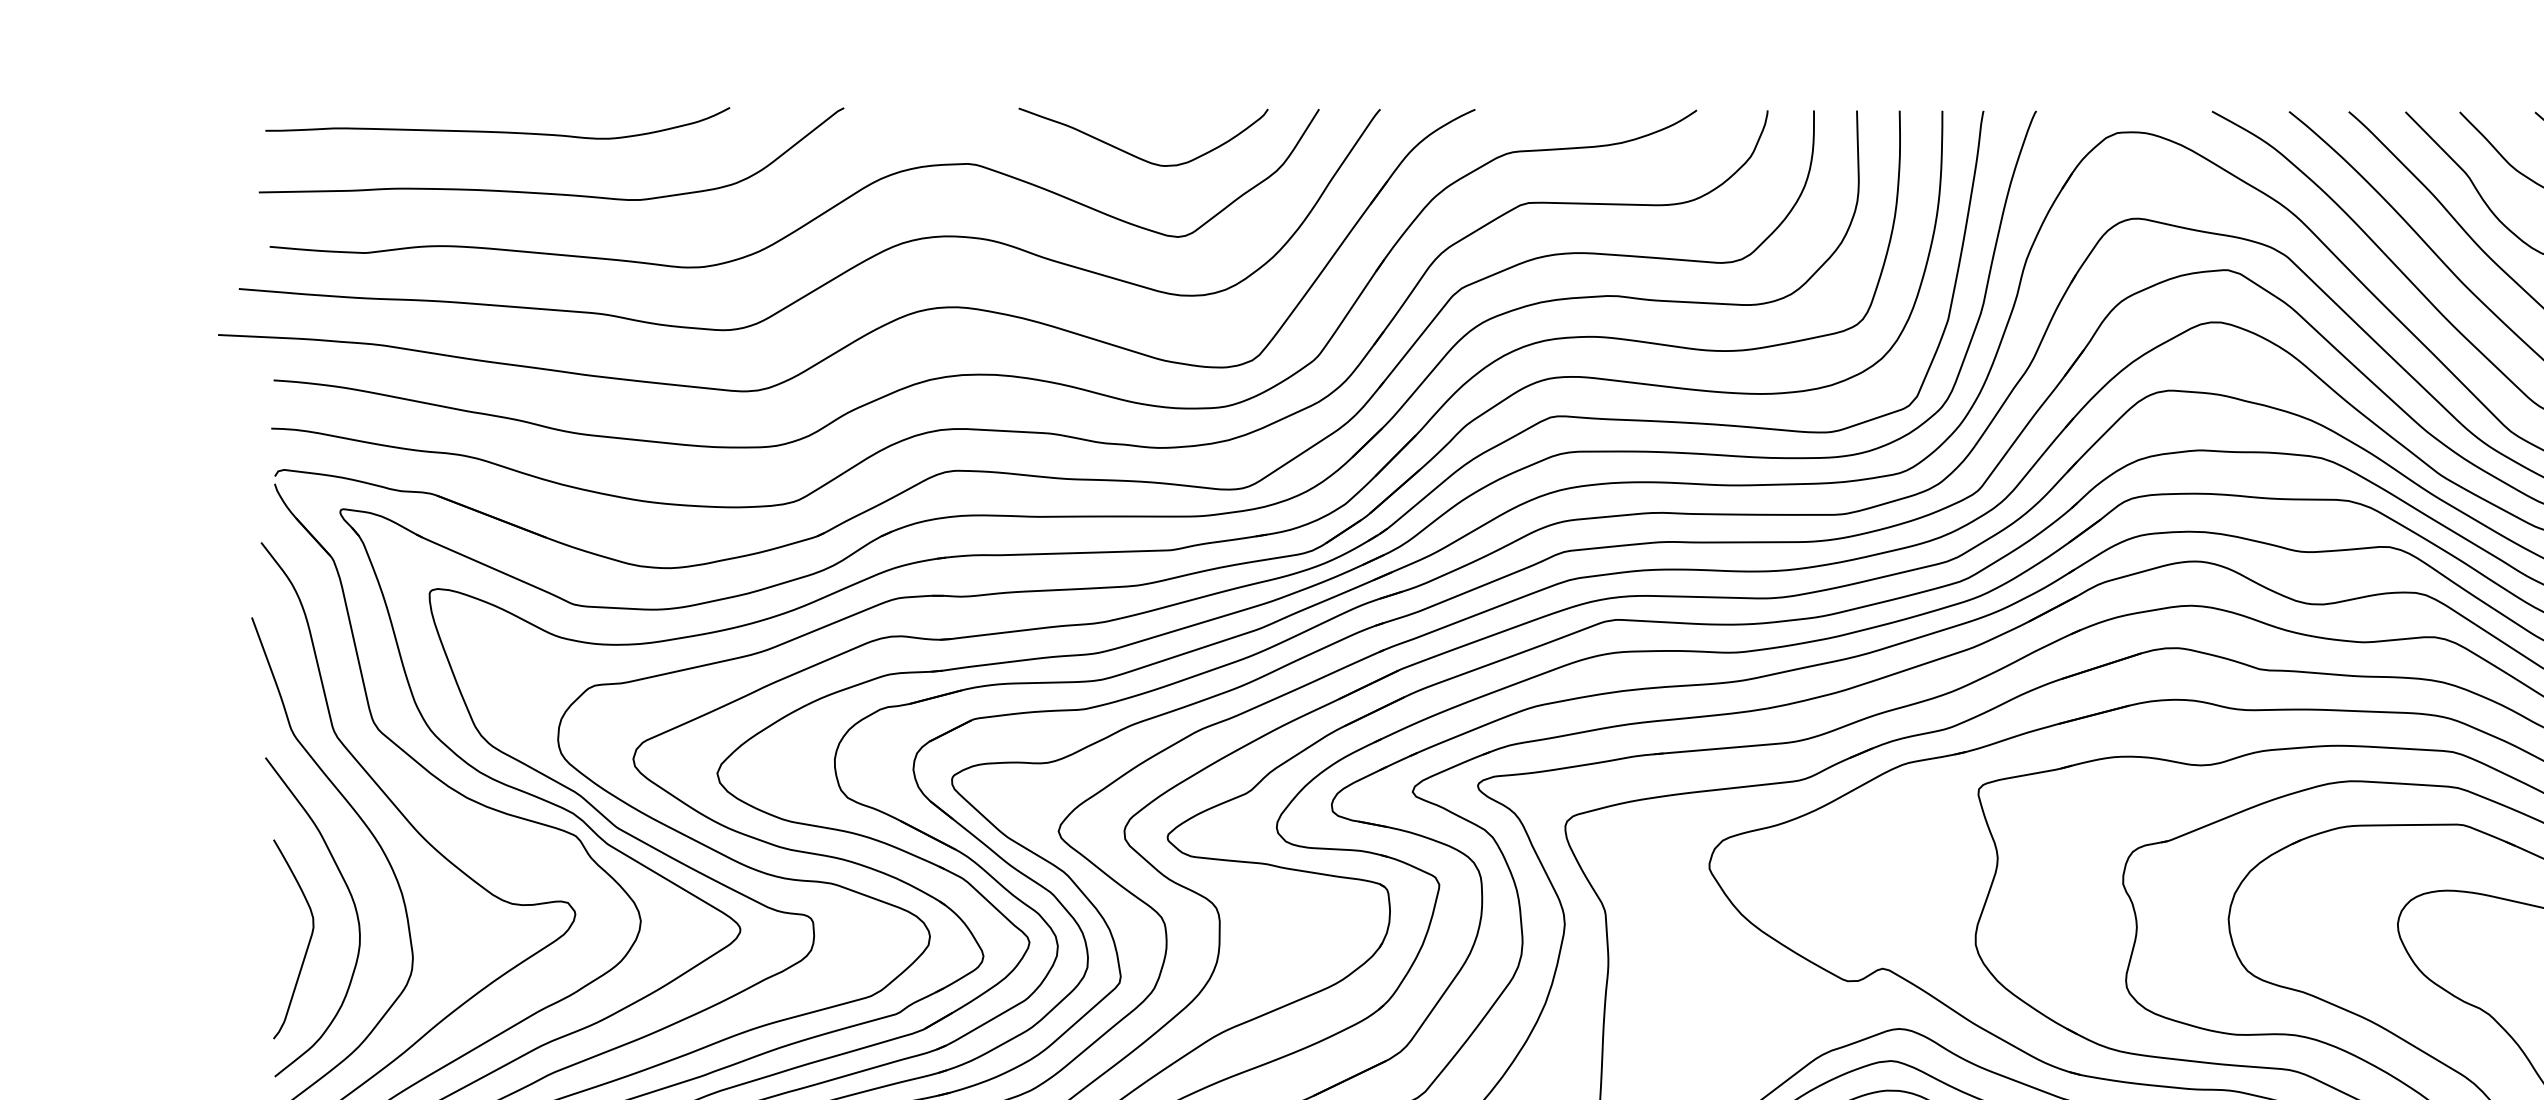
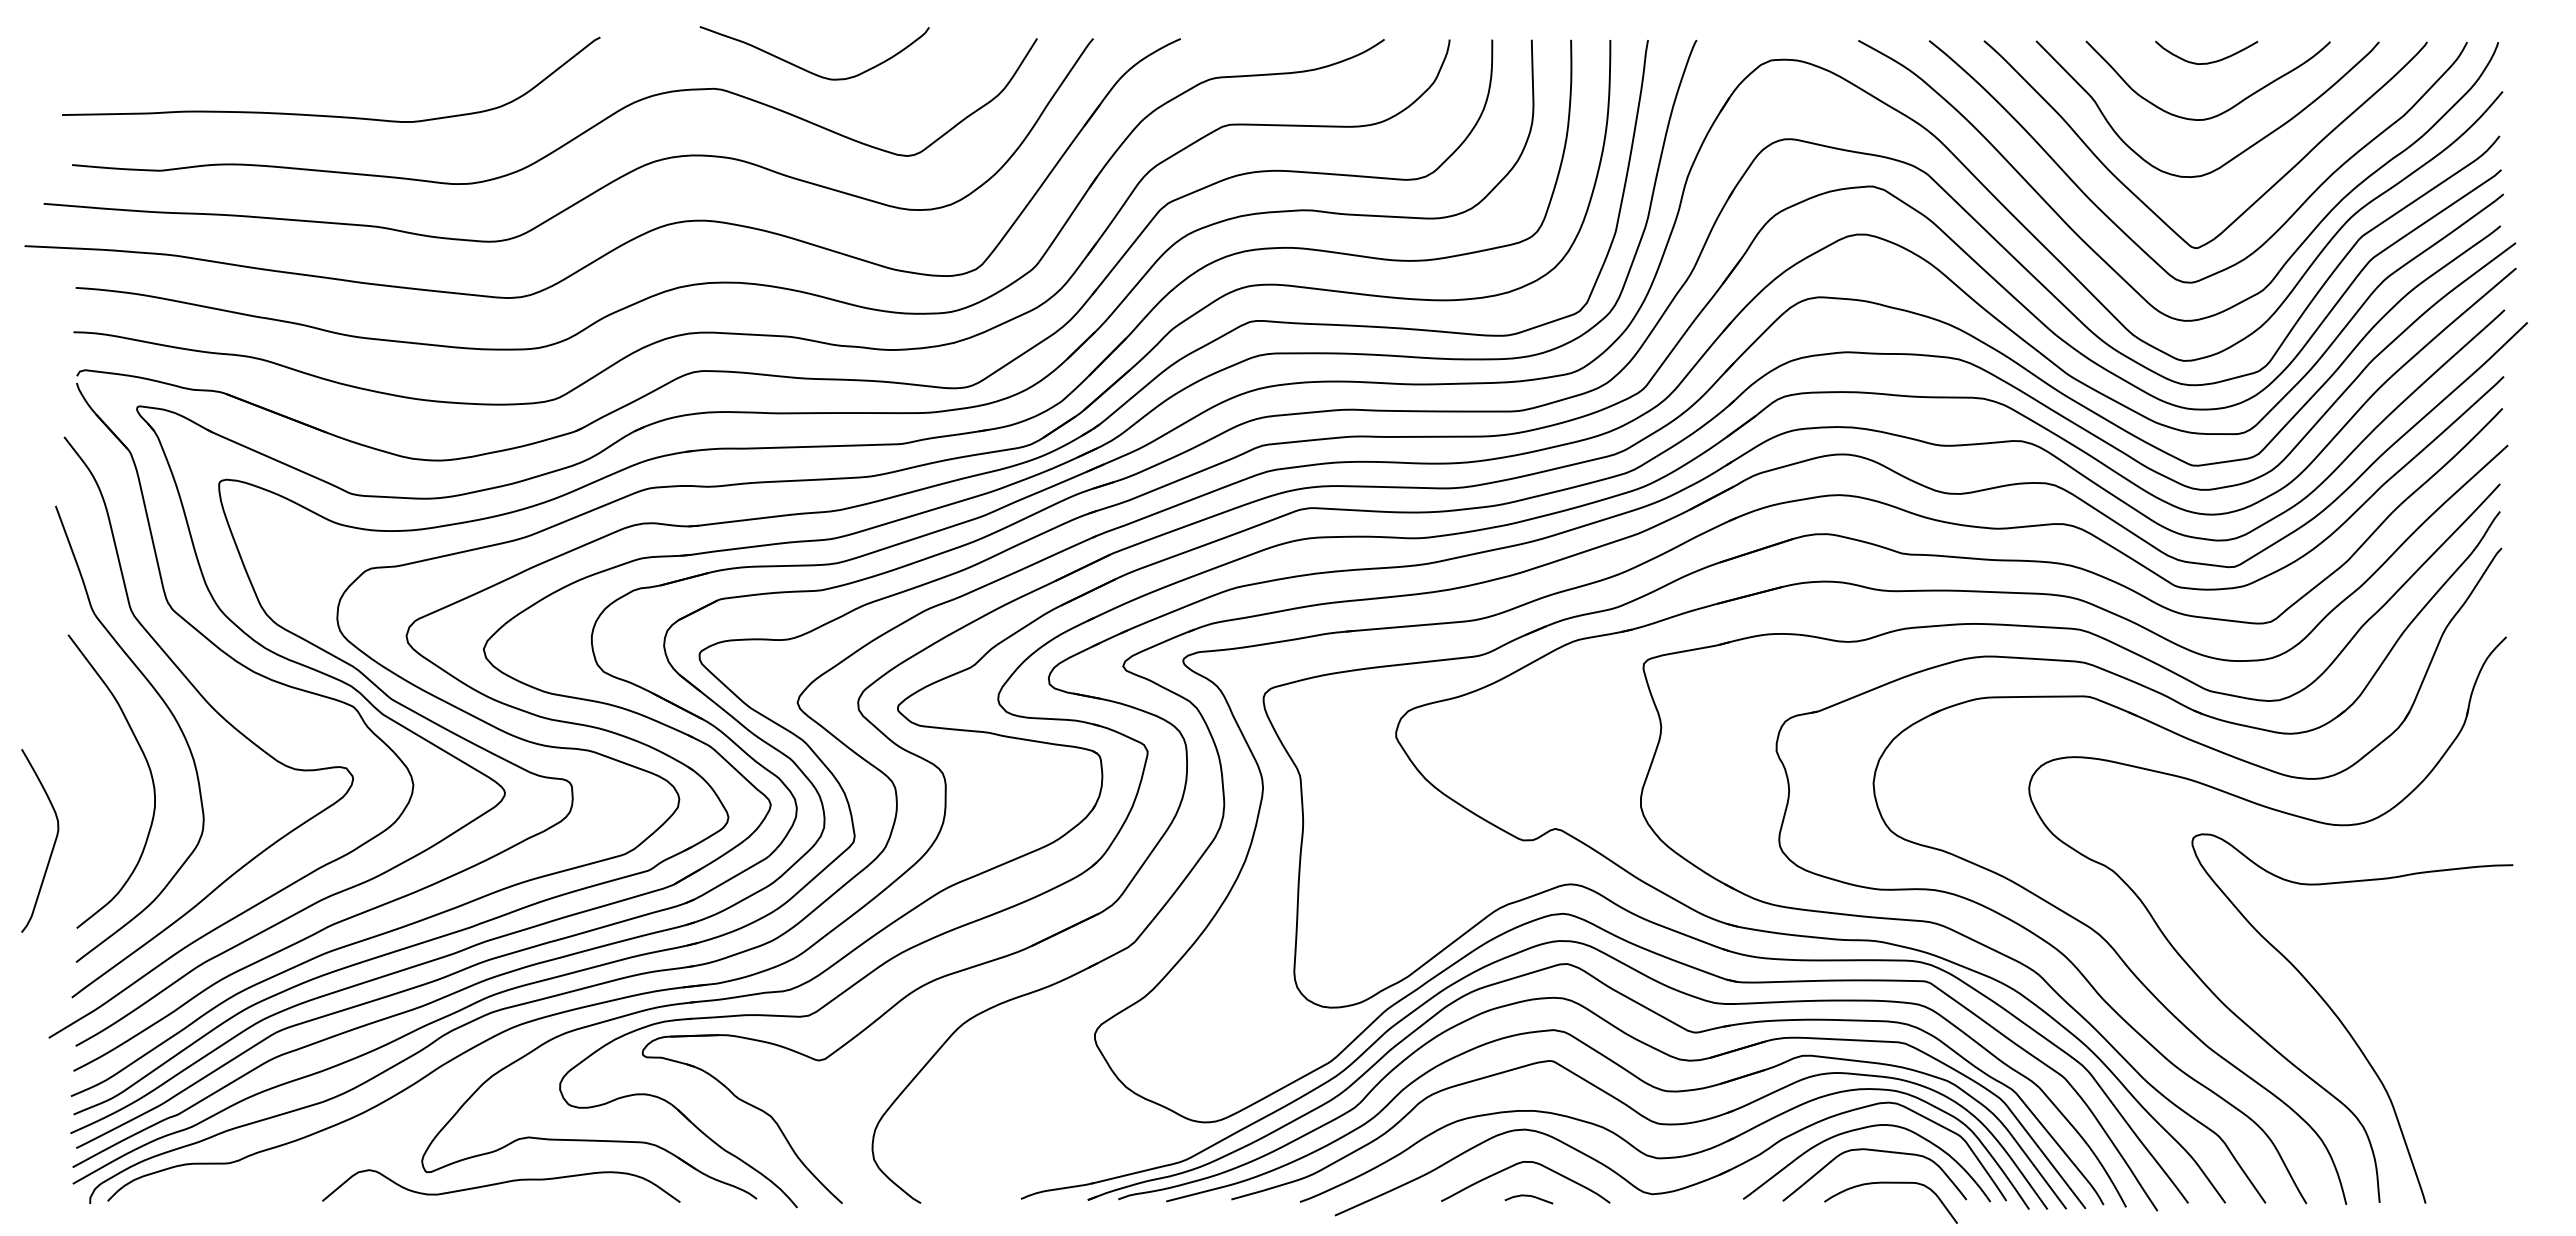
curve: (497, 130) -> (281, 58), removed
curve: (1134, 154) -> (806, 69), moved
curve: (308, 942) -> (53, 843), moved

